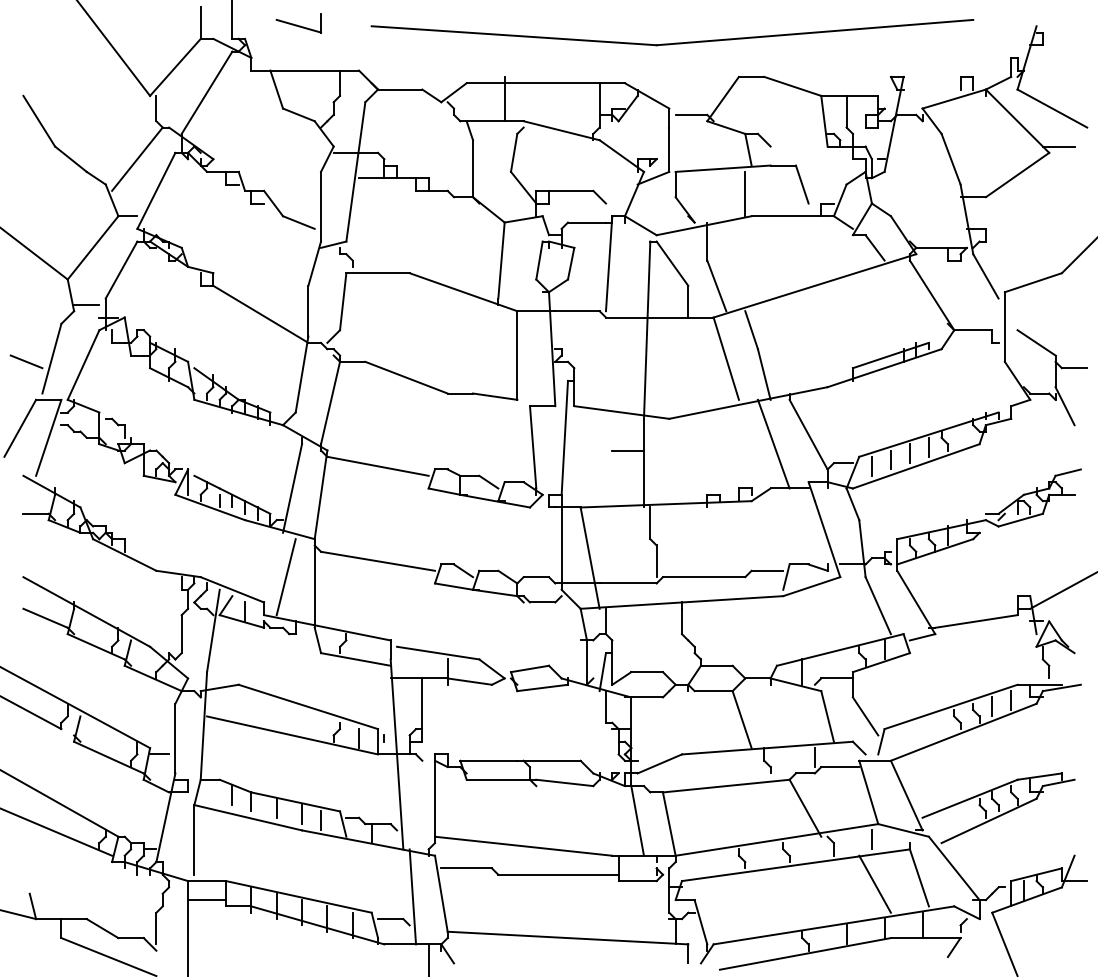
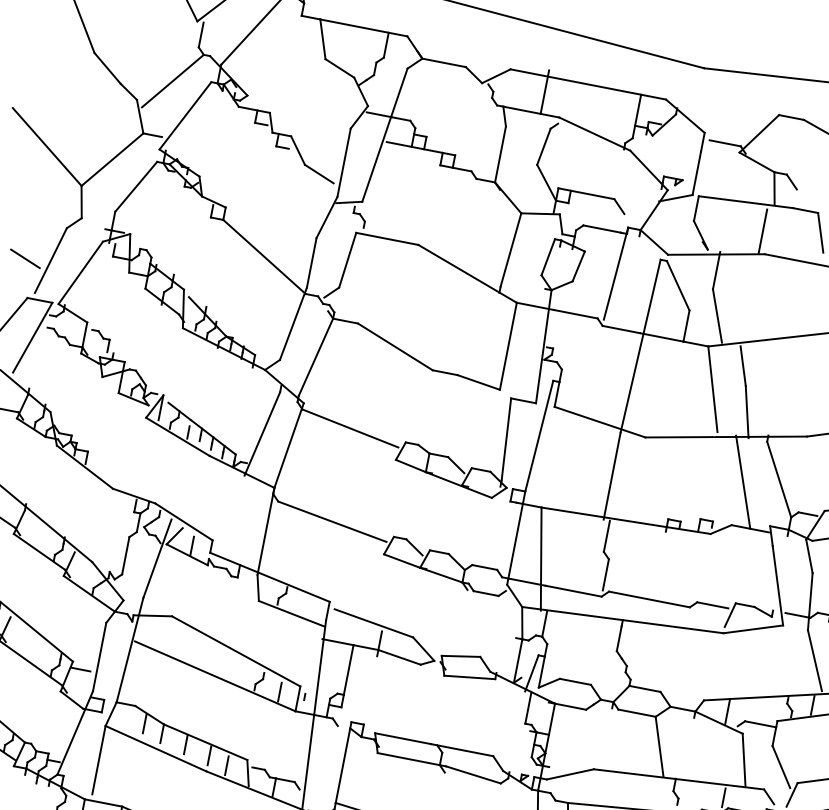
line: (86, 304) -> (95, 214), removed
line: (627, 450) -> (598, 460), removed
line: (285, 577) -> (238, 519), removed

